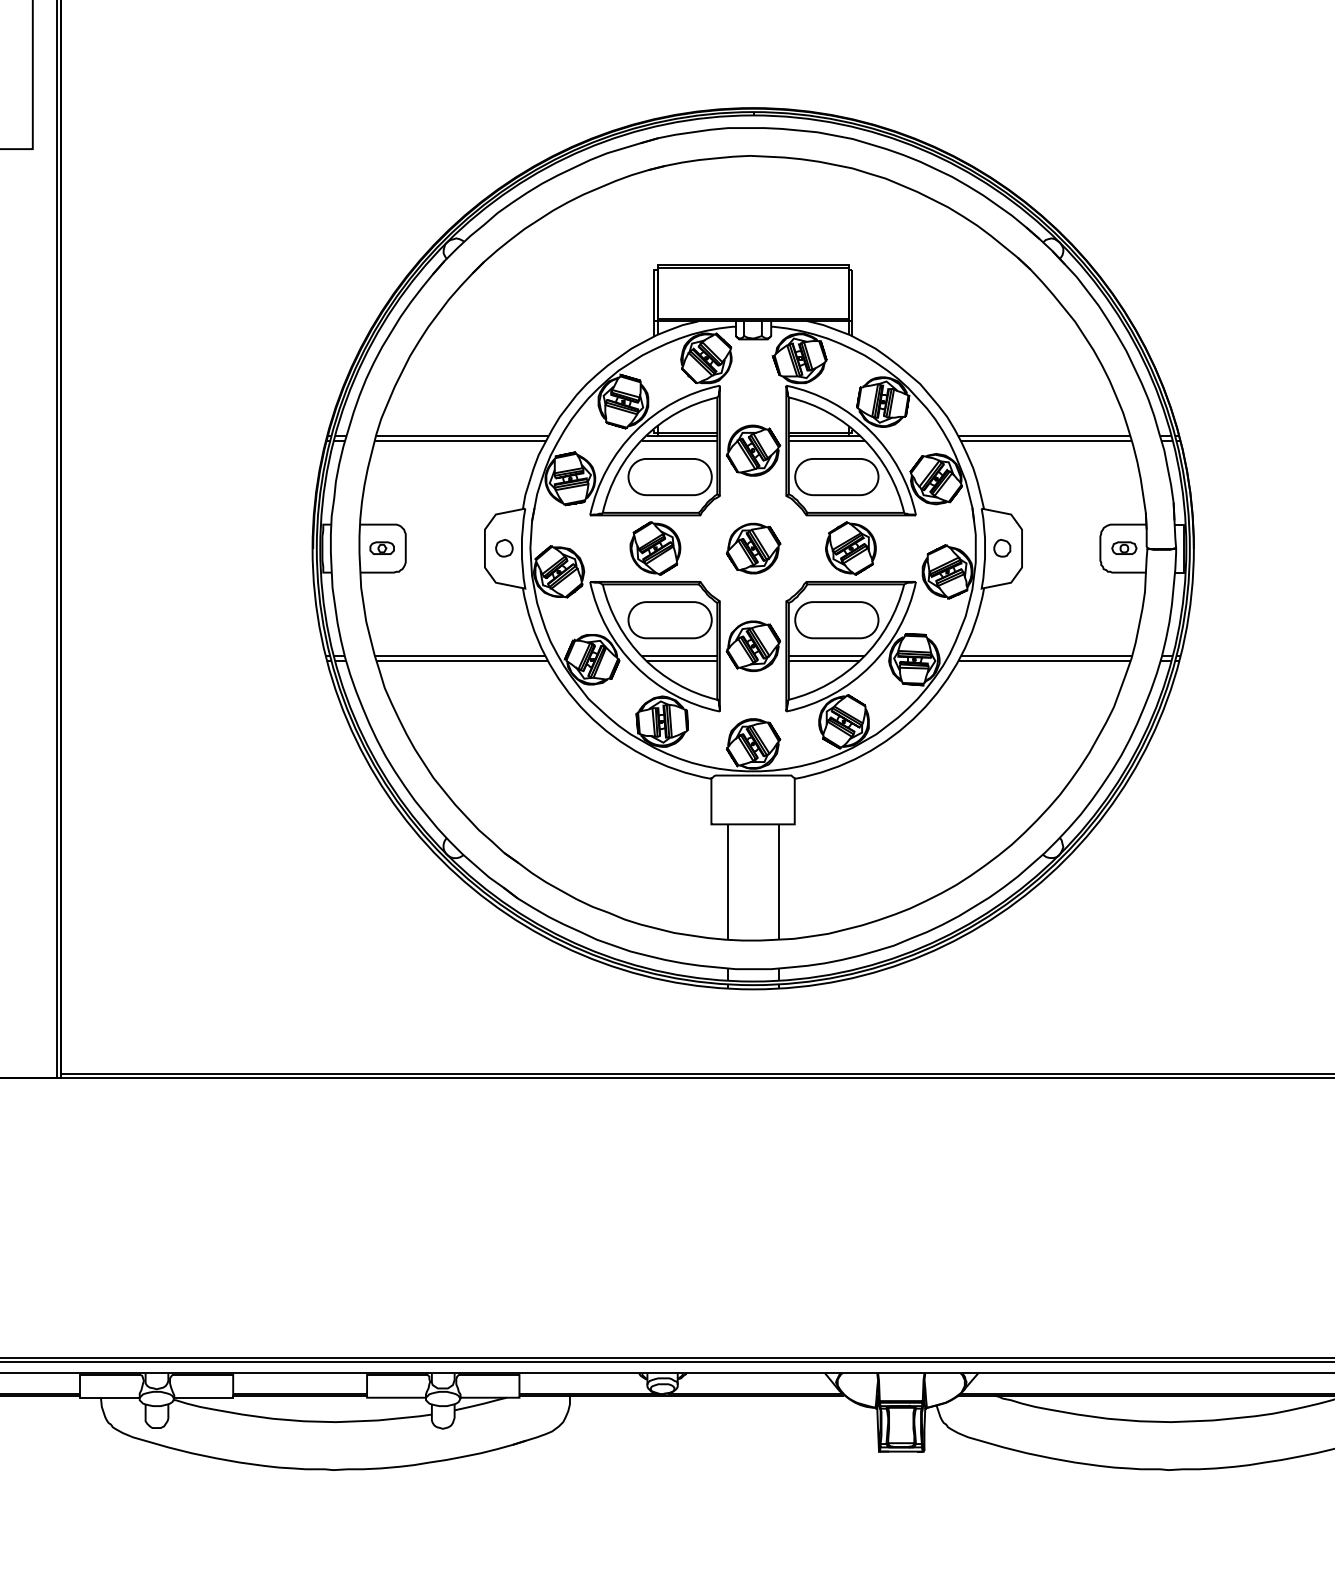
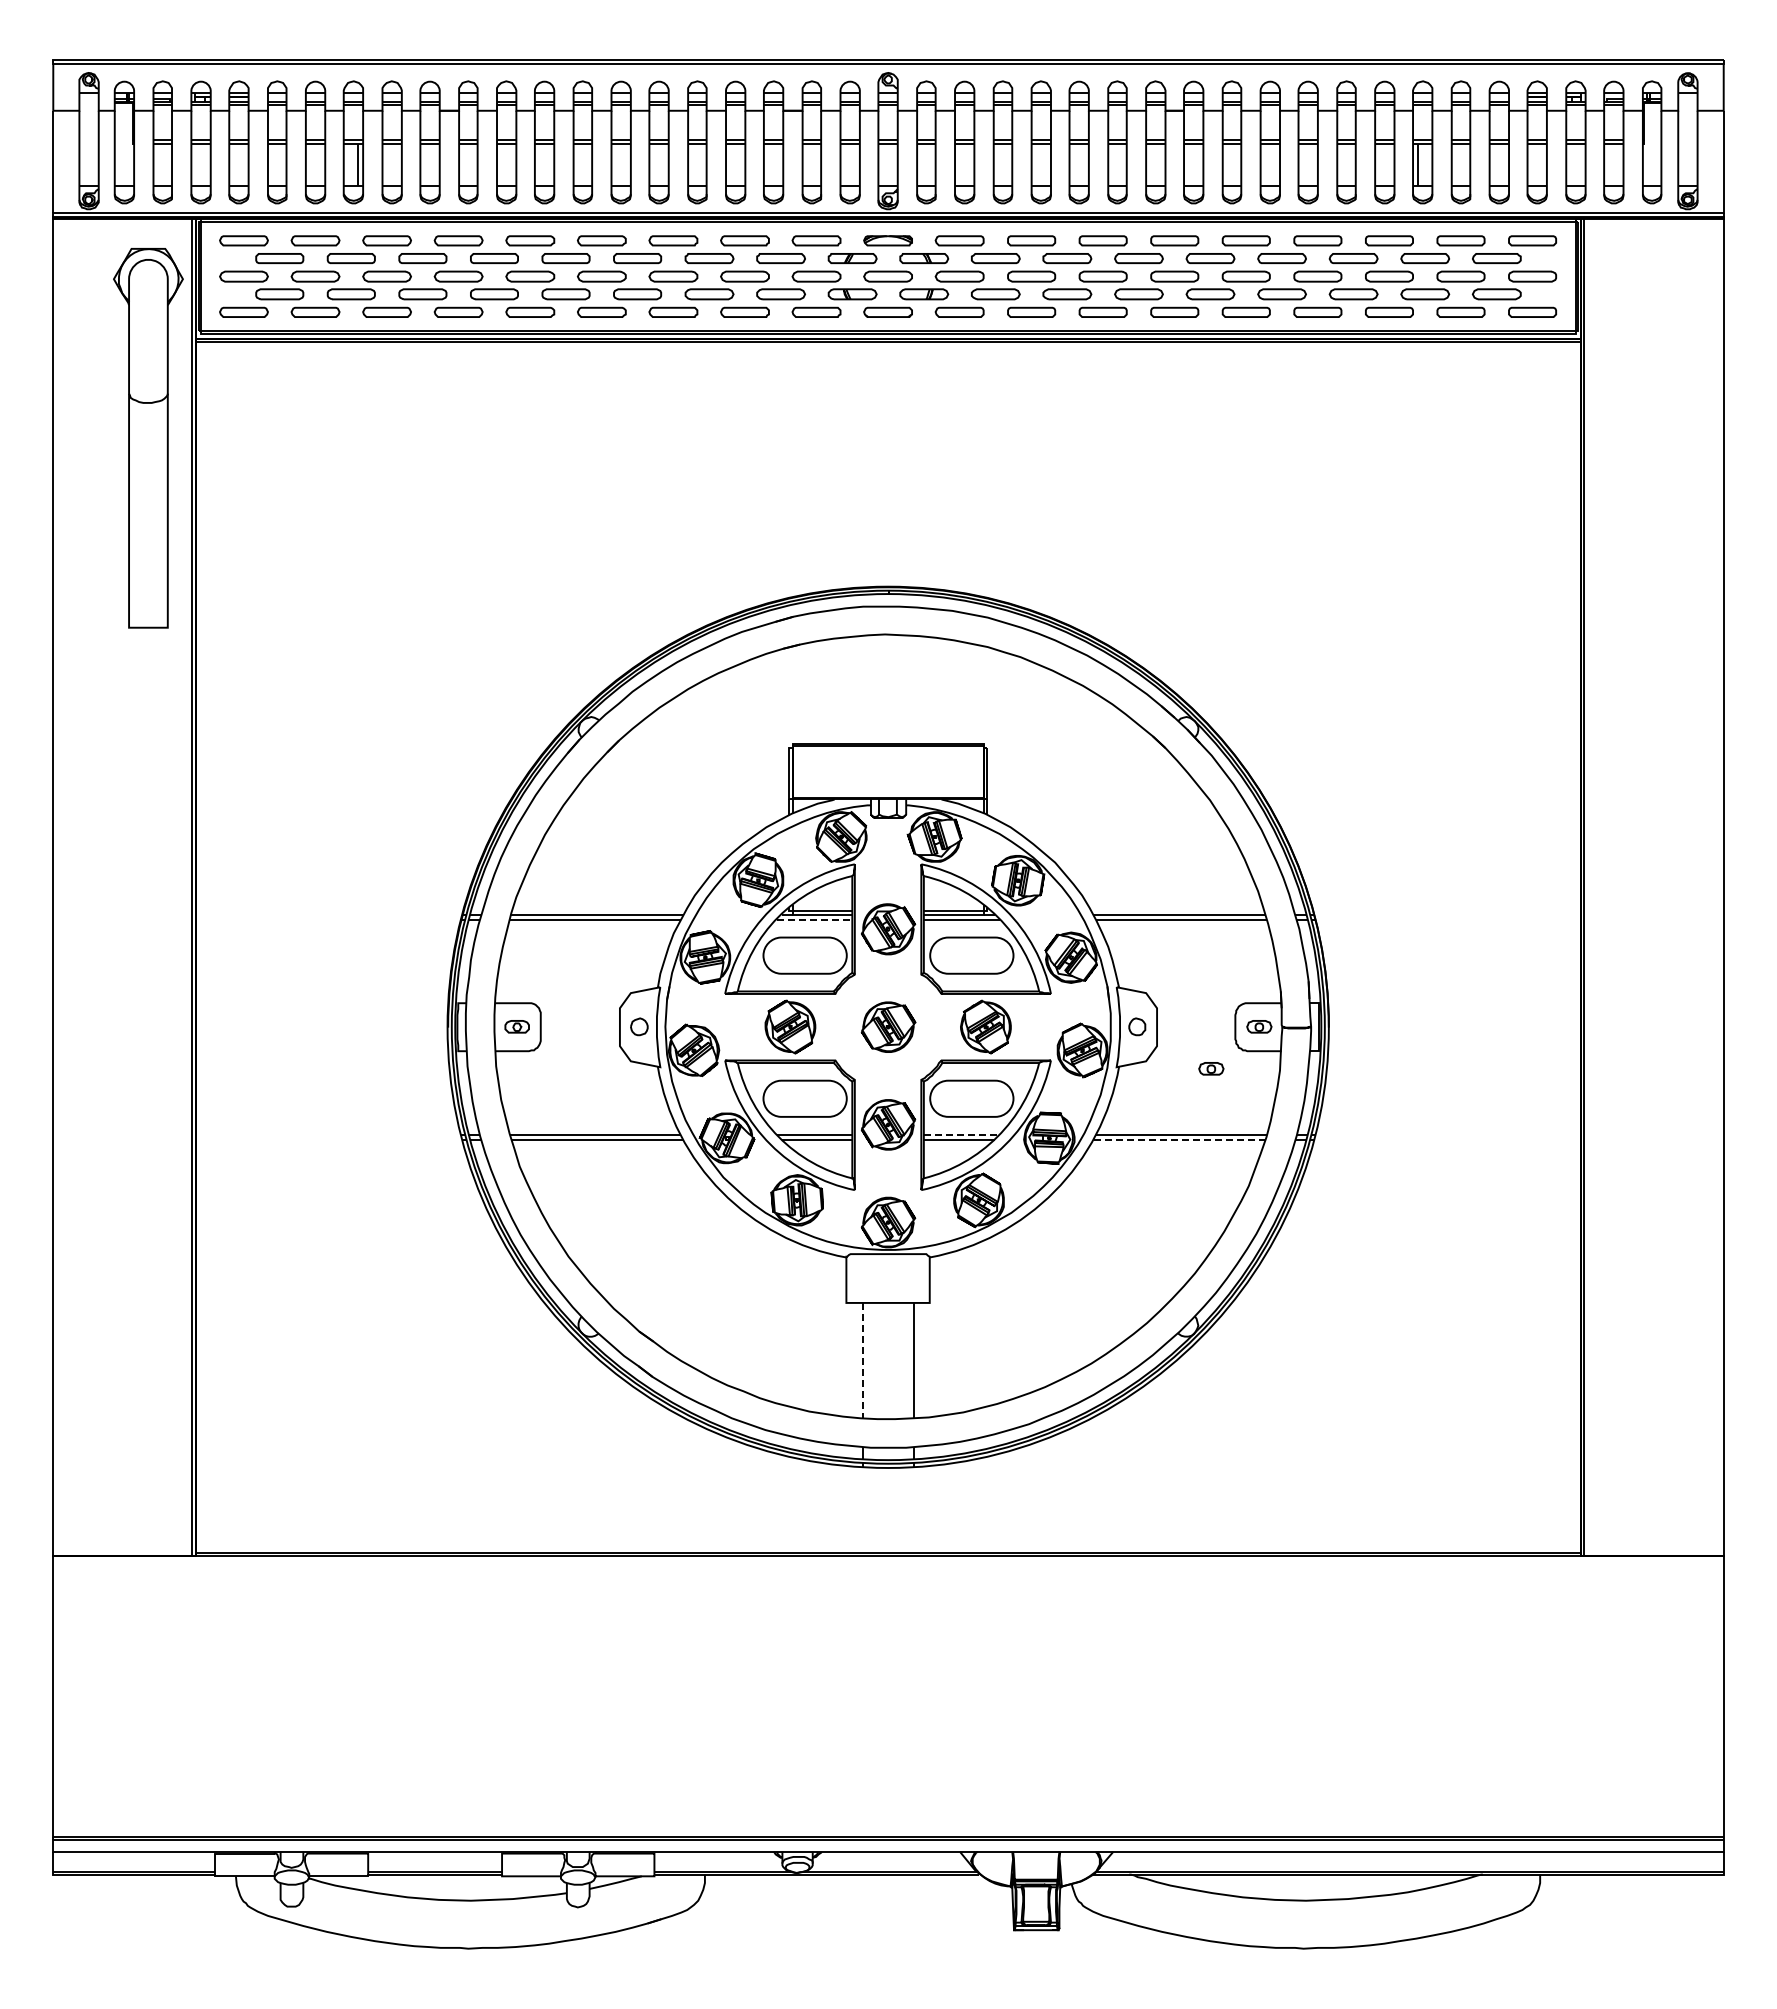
line: (679, 440) -> (814, 919), solid -> dashed
part: (1076, 589) -> (1211, 1068), added
line: (827, 655) -> (962, 1134), solid -> dashed
line: (1044, 660) -> (1179, 1139), solid -> dashed
line: (728, 881) -> (863, 1360), solid -> dashed

